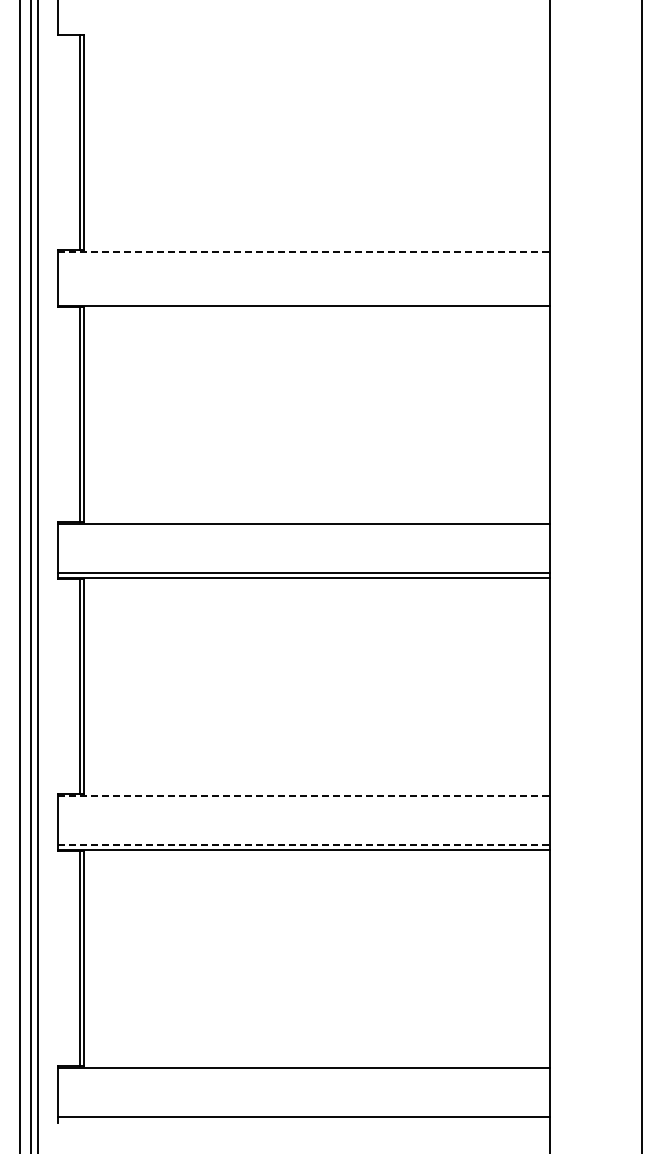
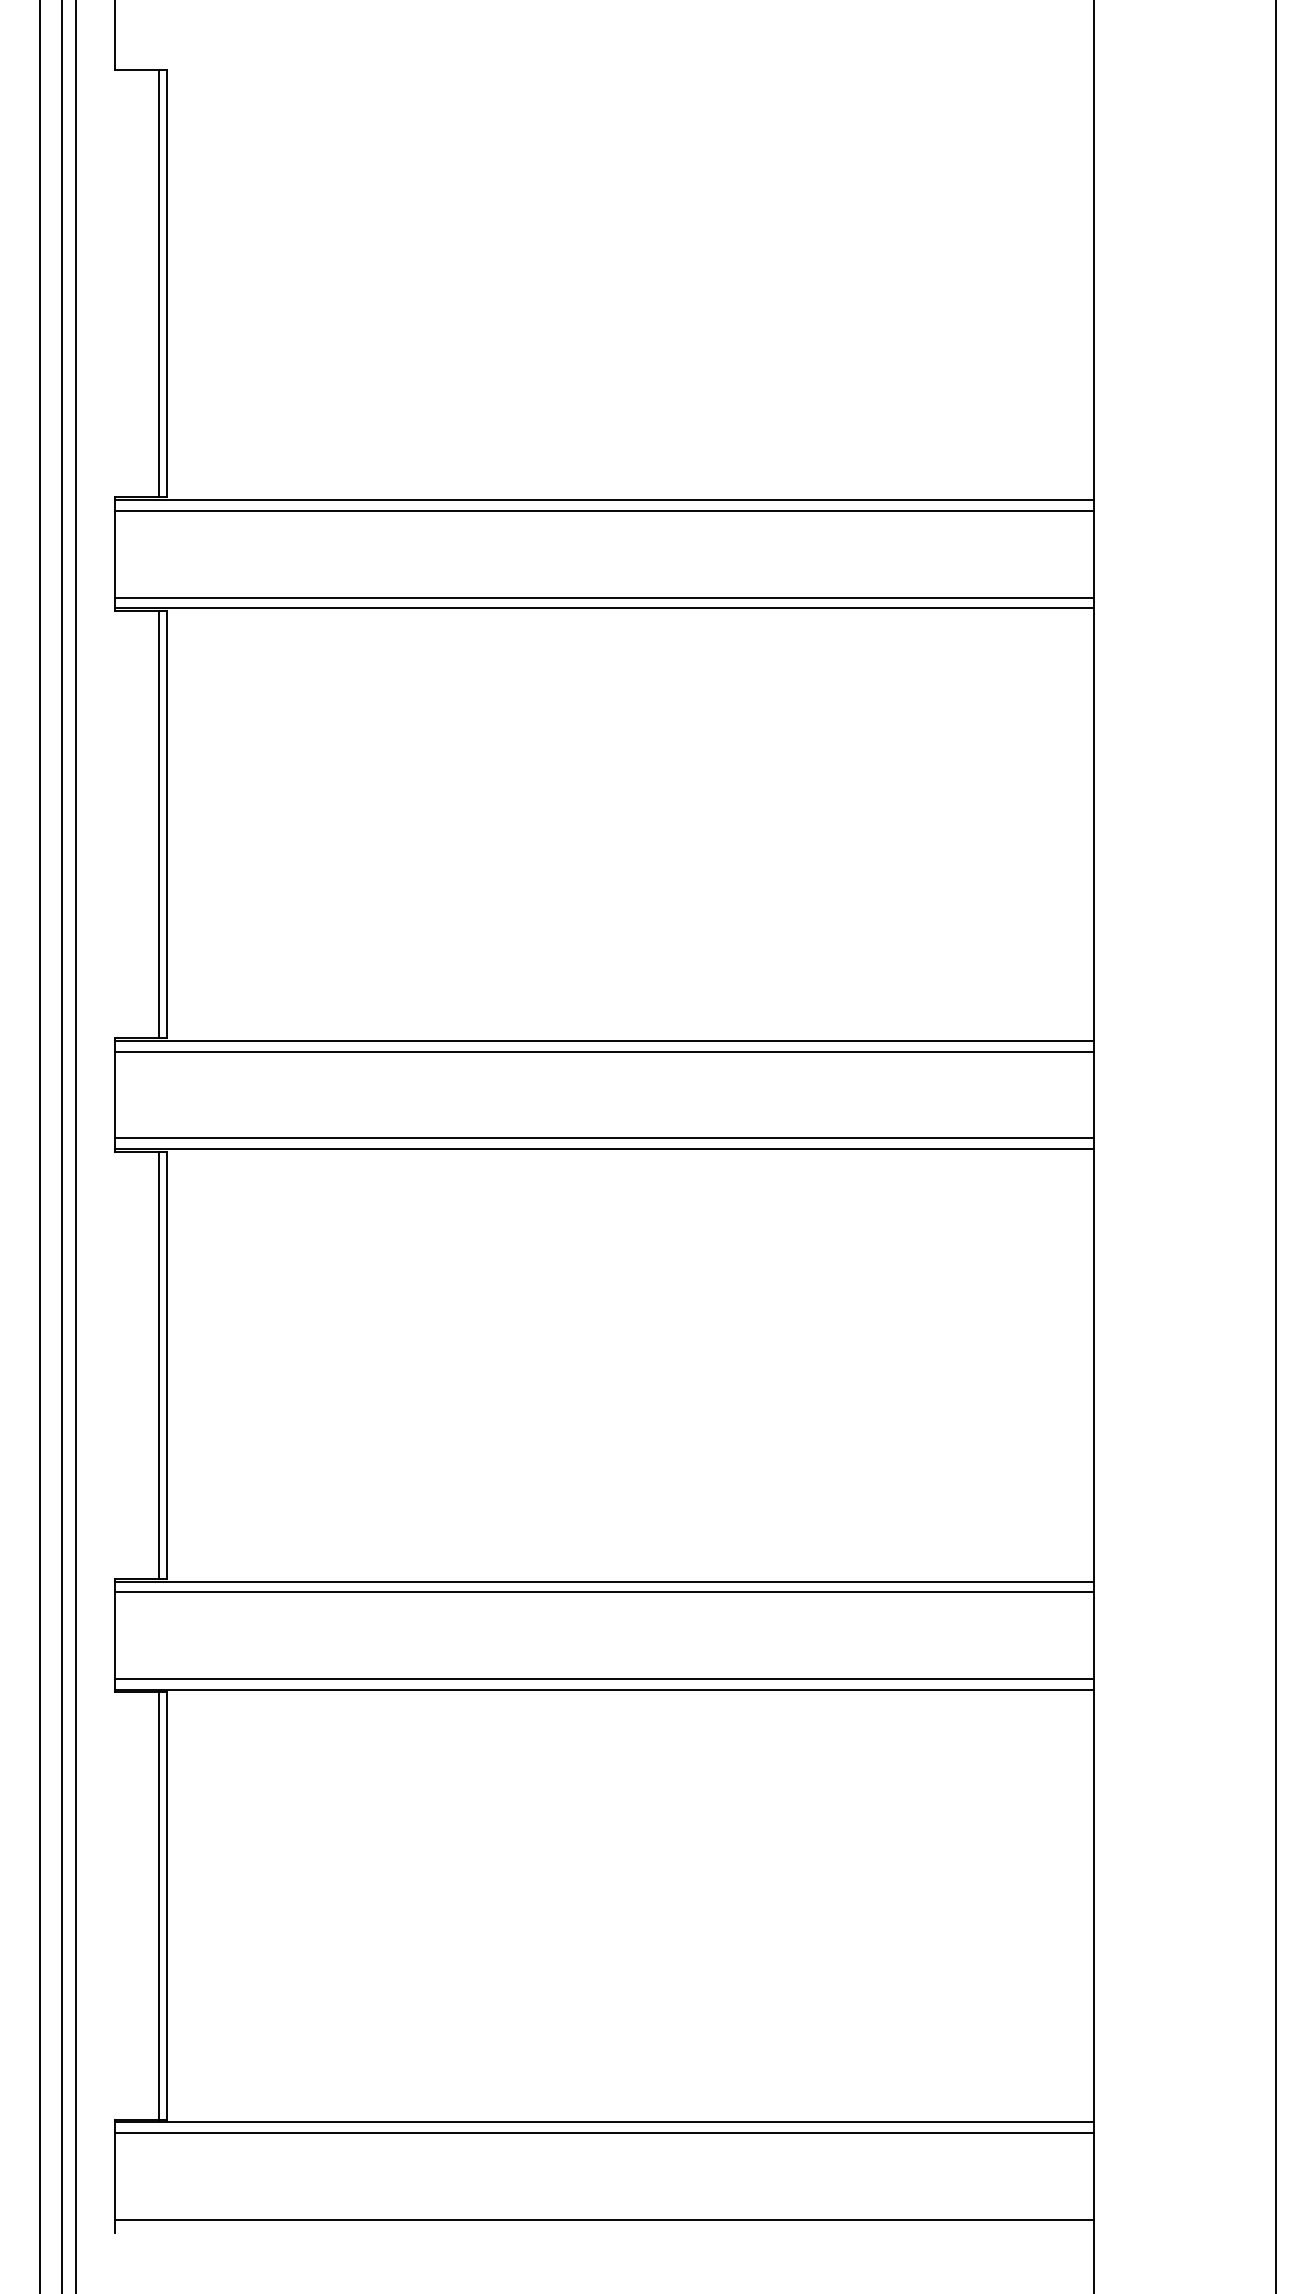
line: (304, 251) -> (605, 500), dashed -> solid
line: (303, 257) -> (603, 511), added
line: (303, 300) -> (603, 597), added
line: (303, 529) -> (603, 1052), added
line: (304, 795) -> (605, 1581), dashed -> solid
line: (303, 801) -> (603, 1593), added
line: (304, 844) -> (605, 1678), dashed -> solid
line: (303, 1073) -> (603, 2133), added

